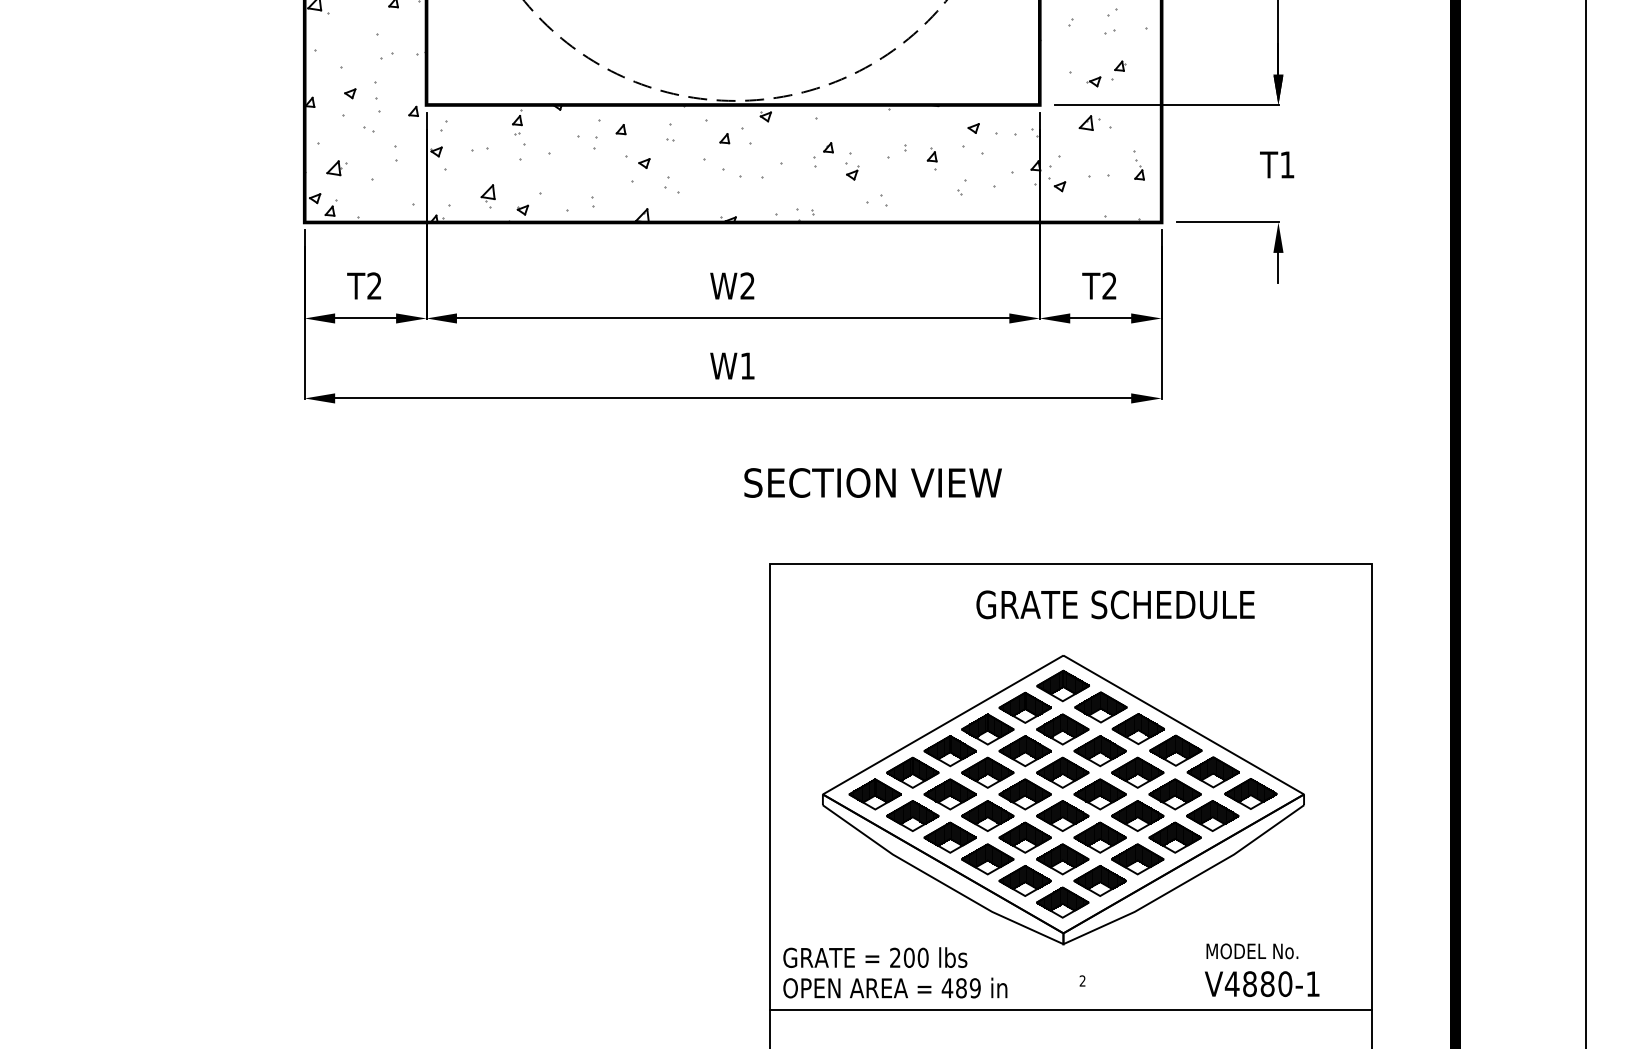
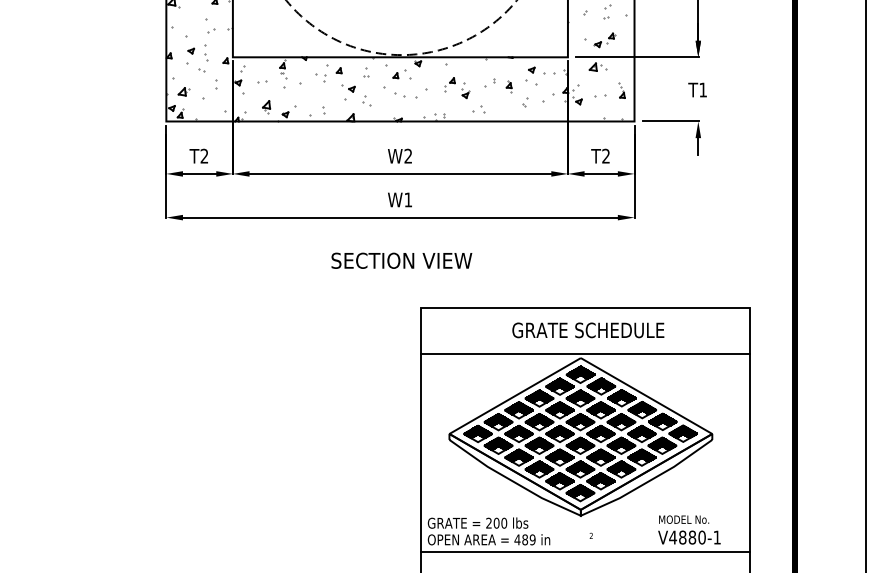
text: (872, 482) -> (401, 260), moved
text: (1115, 605) -> (588, 330), moved
line: (1070, 648) -> (584, 354), added

